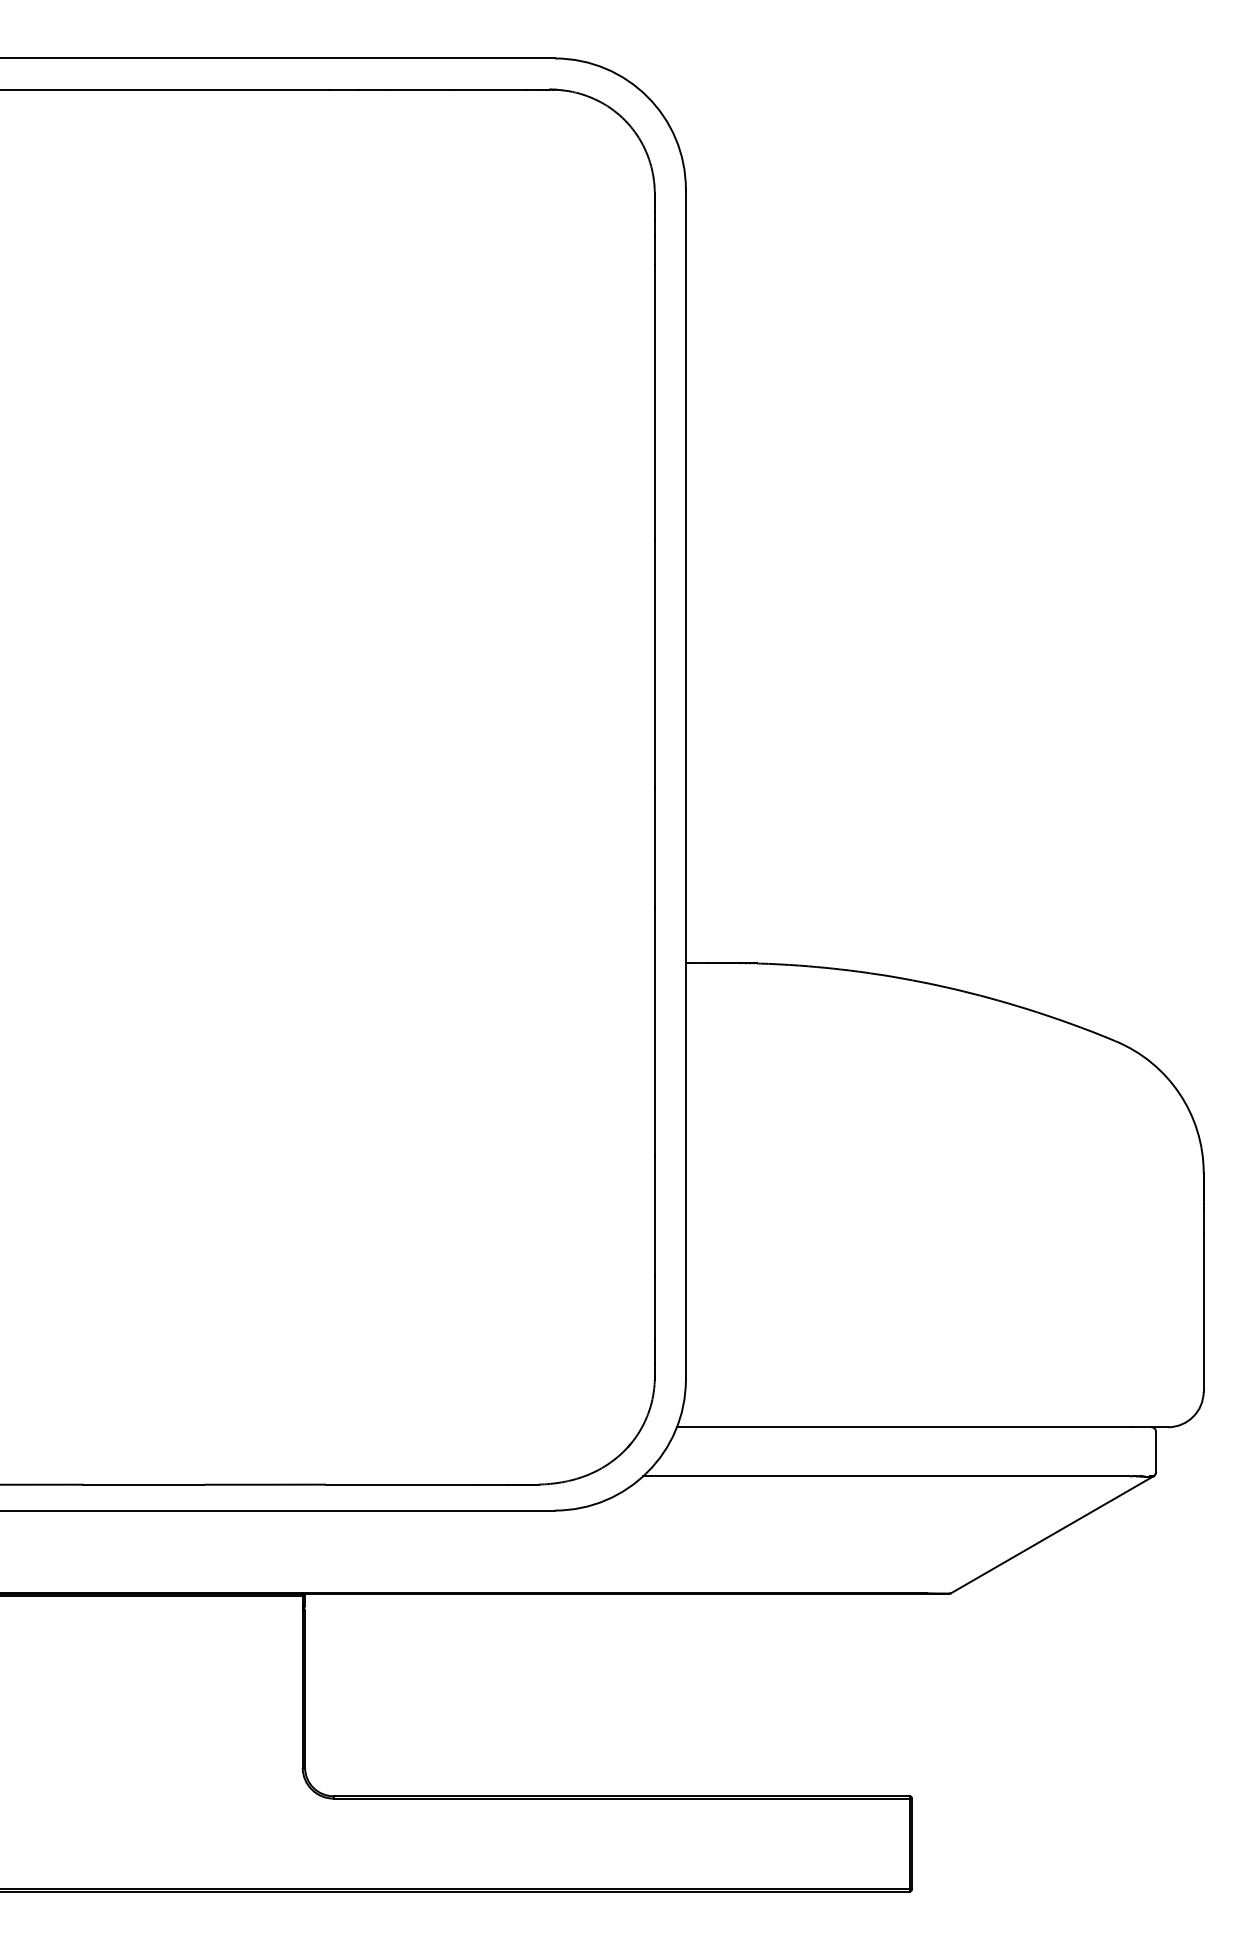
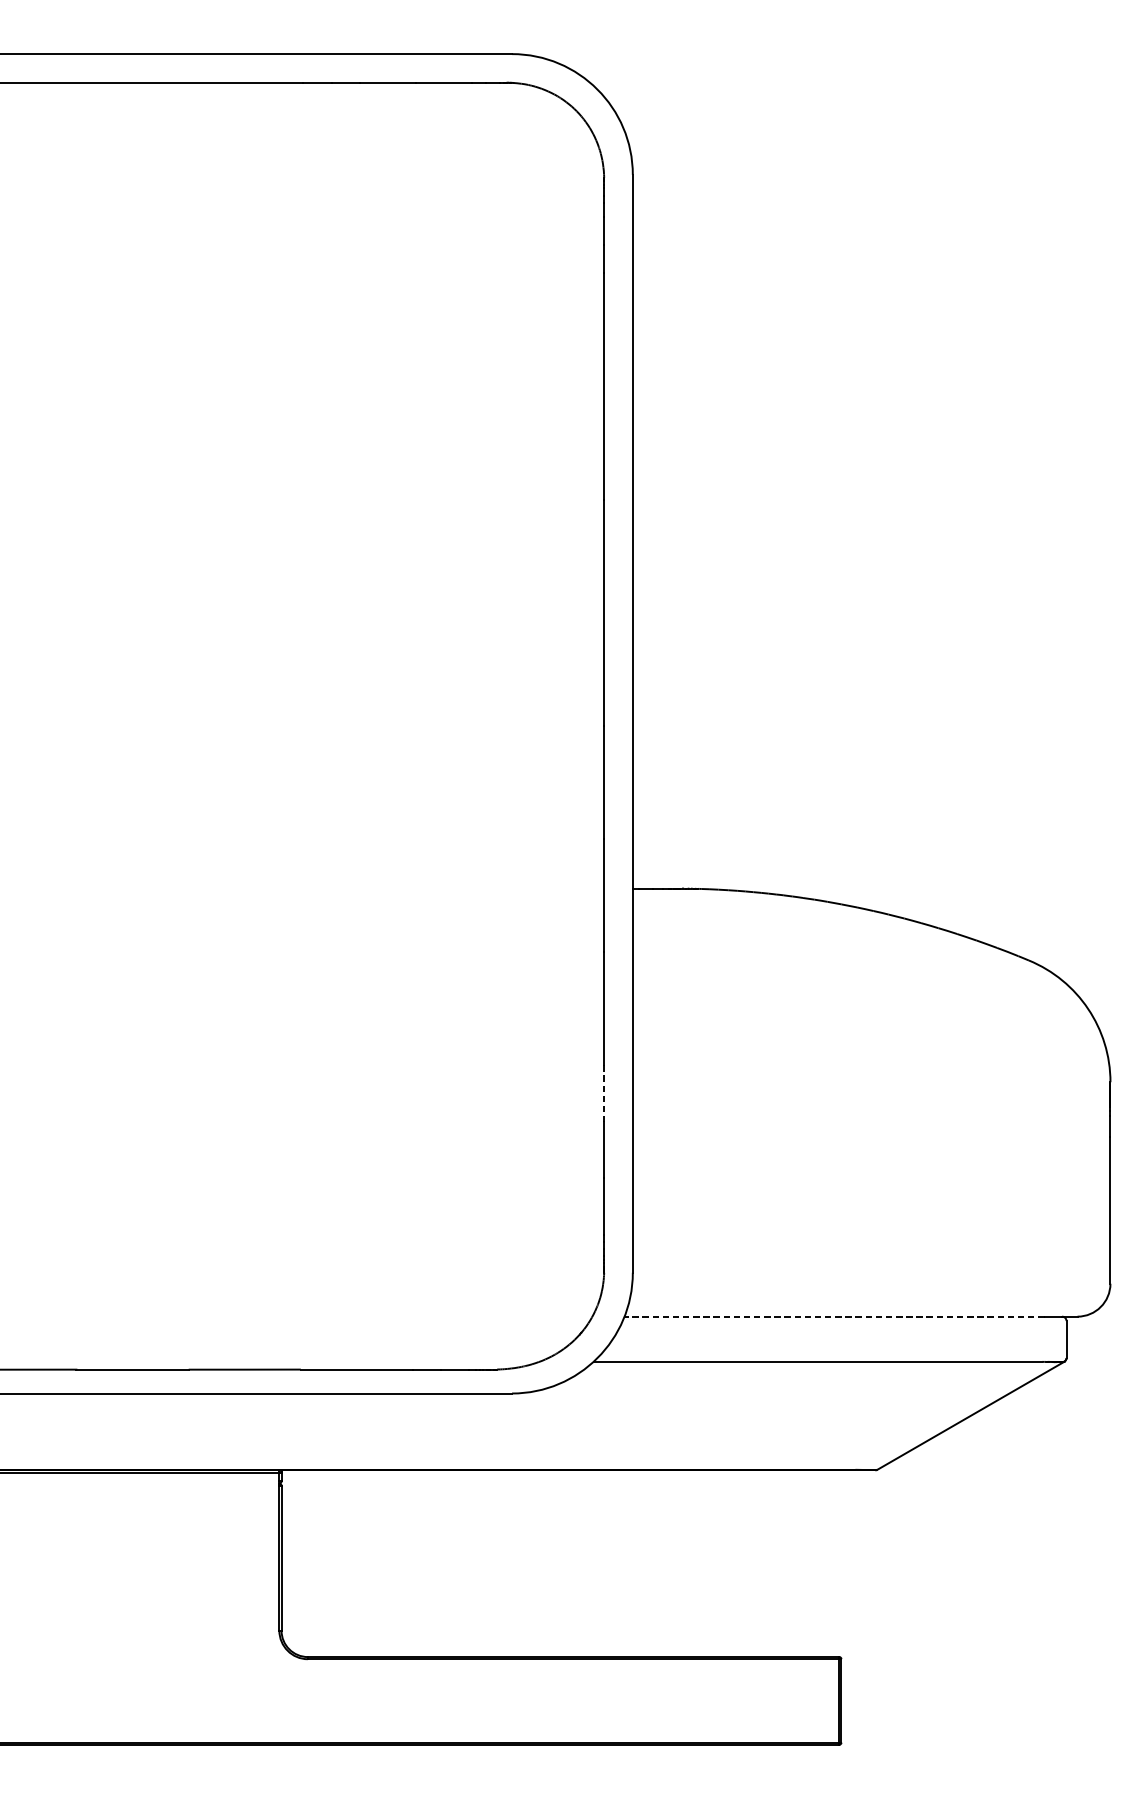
line: (654, 1185) -> (603, 1093), solid -> dashed
line: (904, 1427) -> (834, 1316), solid -> dashed

